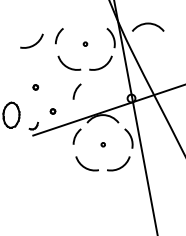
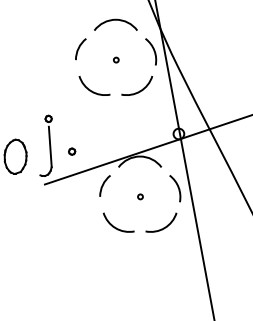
arc: (148, 24) -> (116, 21), moved
arc: (34, 43) -> (46, 59), removed
arc: (76, 91) -> (104, 124), removed
line: (36, 107) -> (49, 146), added

